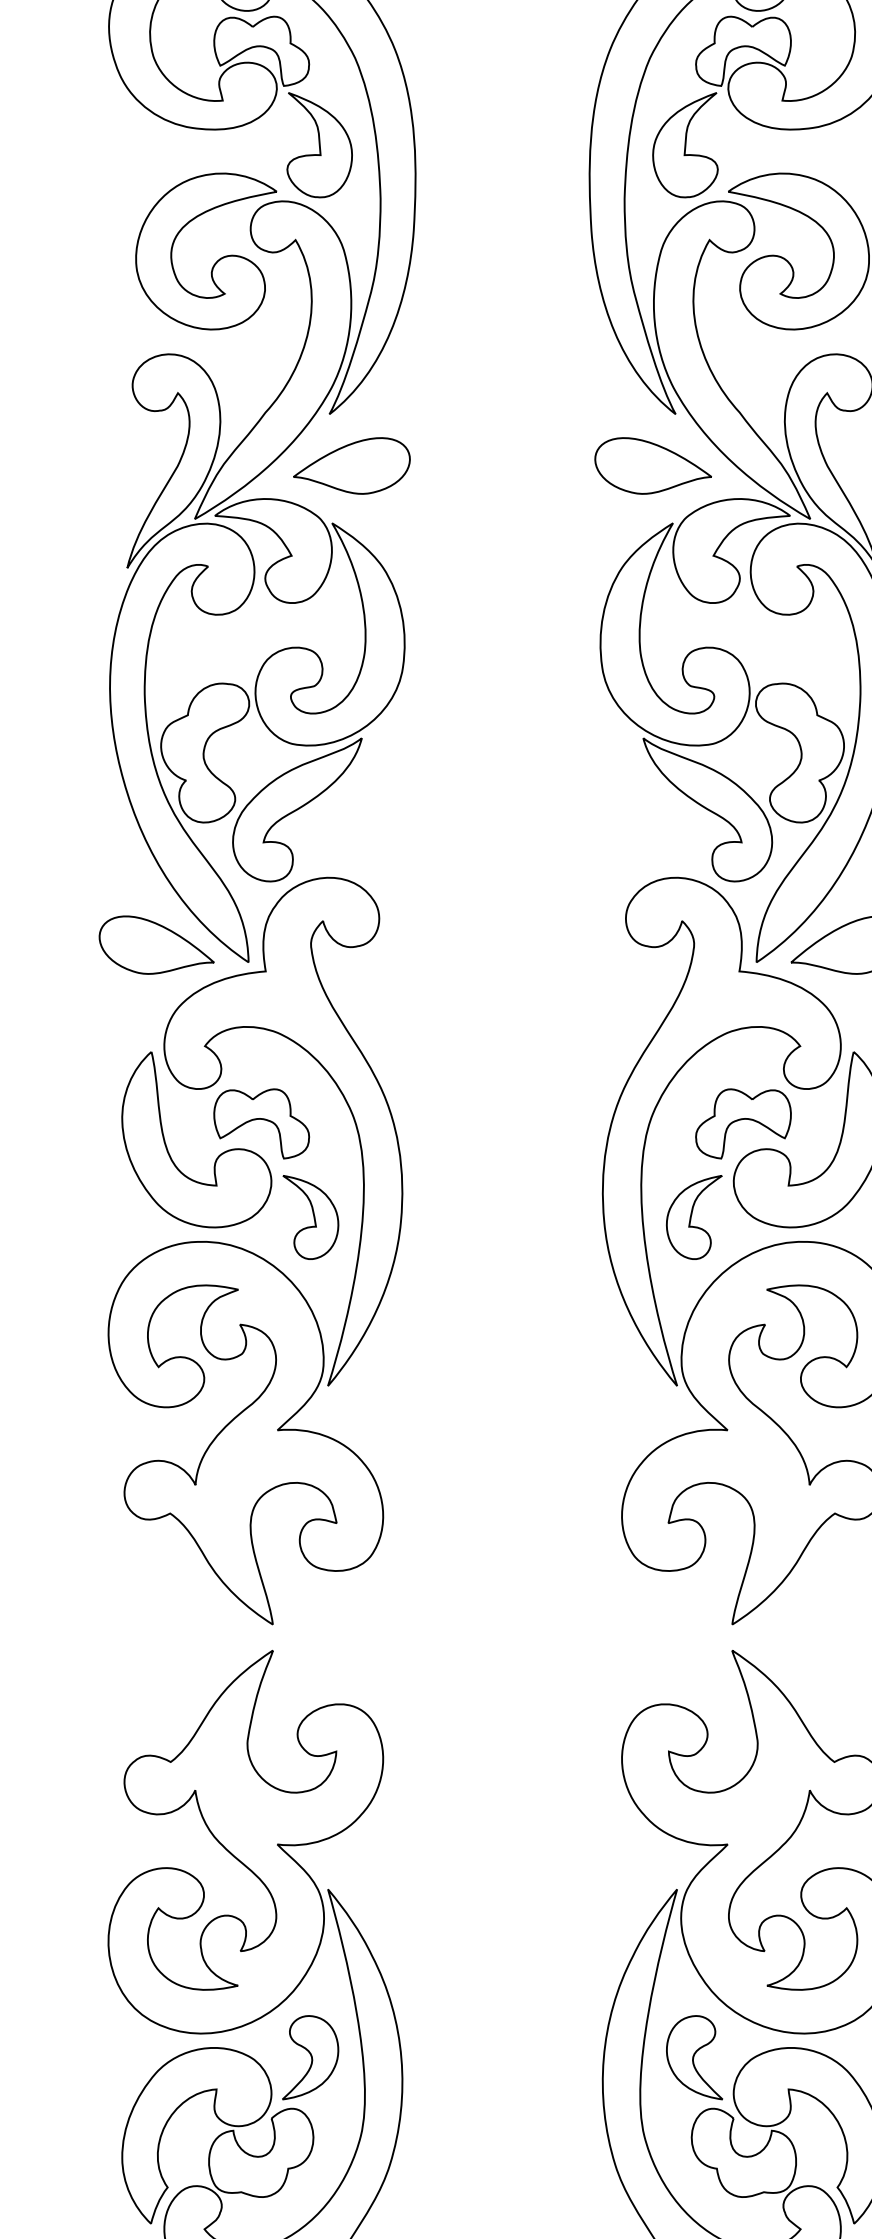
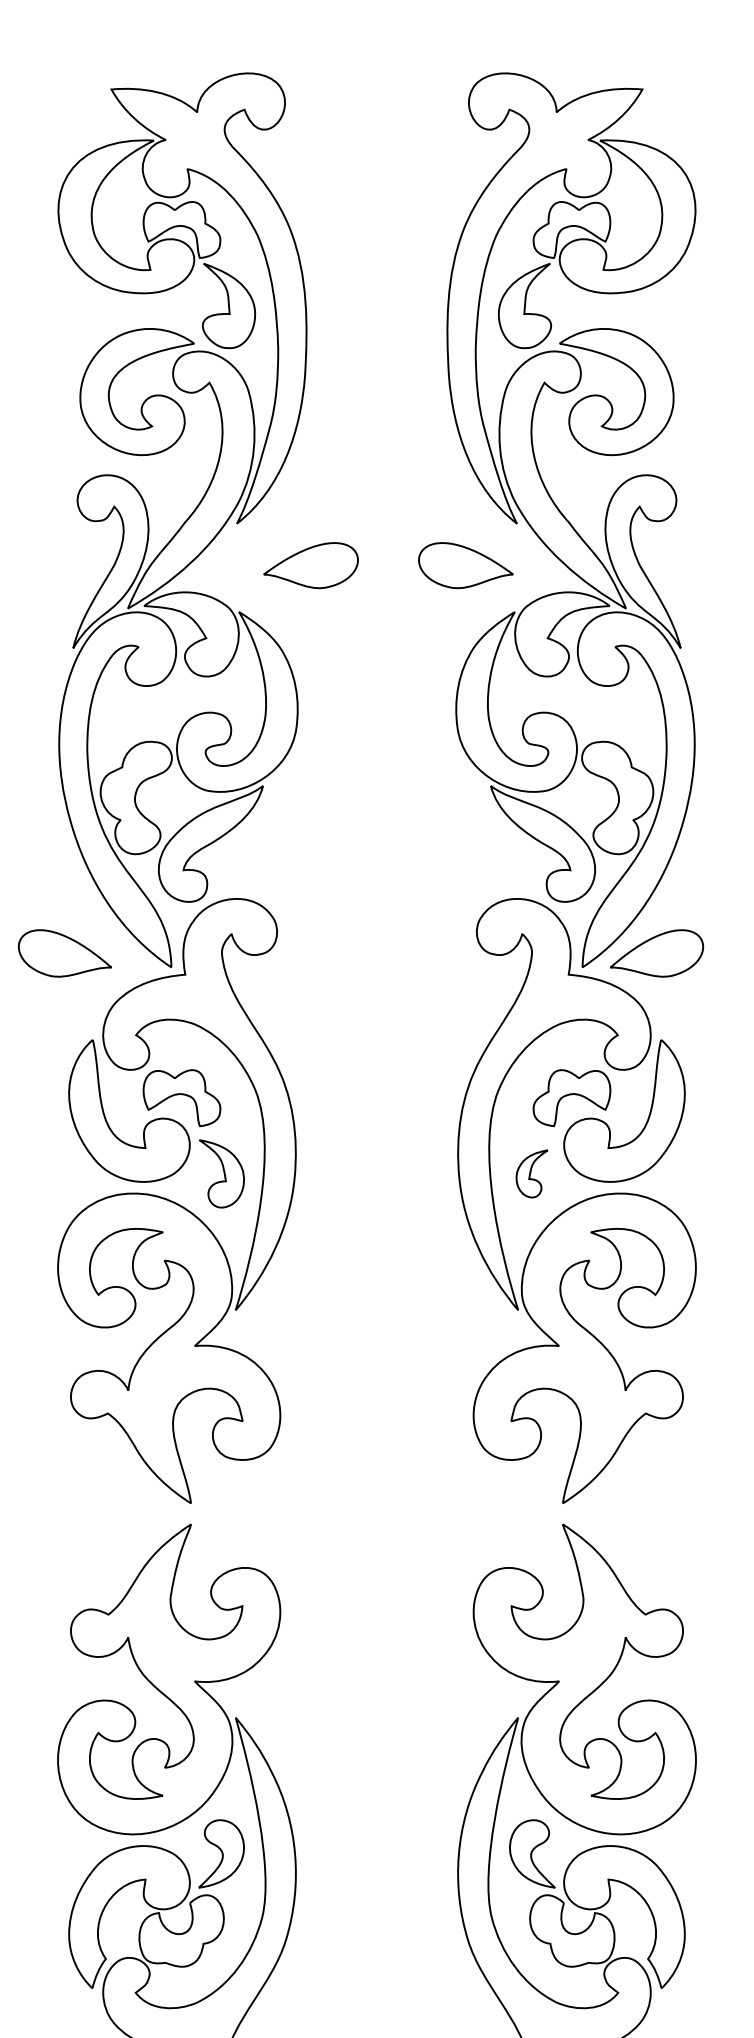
part: (351, 465) -> (310, 565), moved
part: (652, 465) -> (465, 565), moved
part: (156, 945) -> (64, 953), moved
part: (693, 1217) -> (531, 1173), size x0.7

